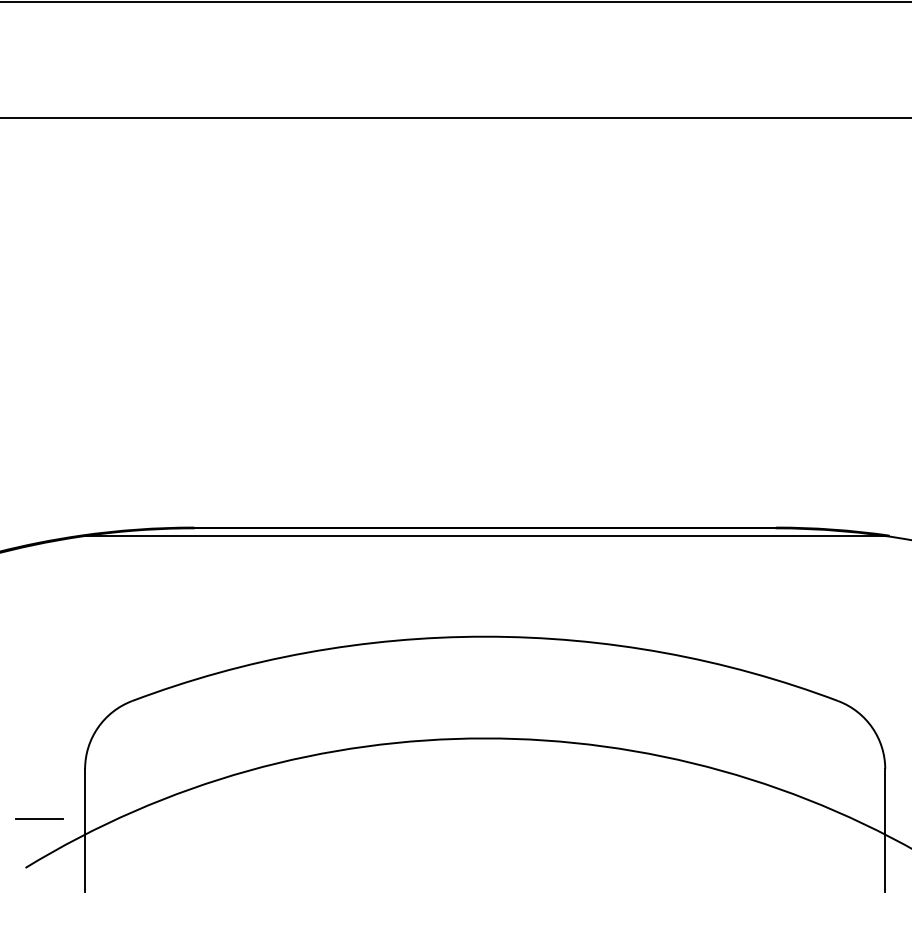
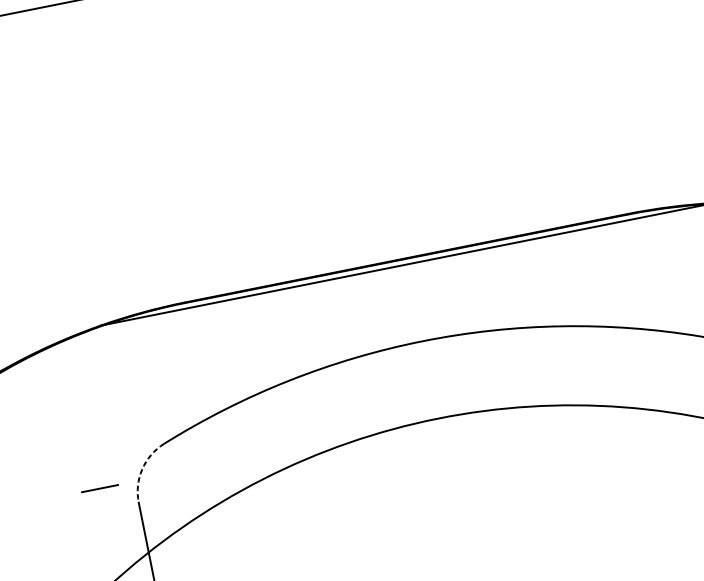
arc: (98, 727) -> (142, 469), solid -> dashed
line: (39, 818) -> (99, 488), moved

